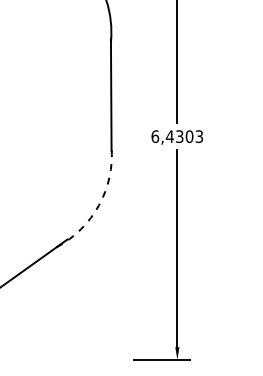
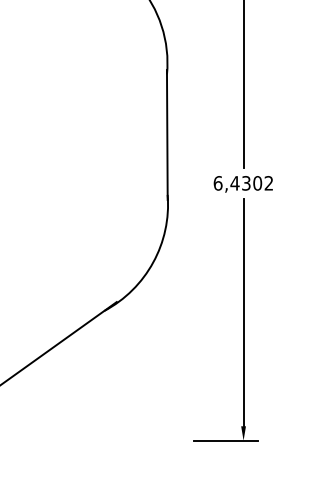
text: (198, 136) -> (268, 183), 6,4303 -> 6,4302
arc: (99, 205) -> (153, 262), dashed -> solid

